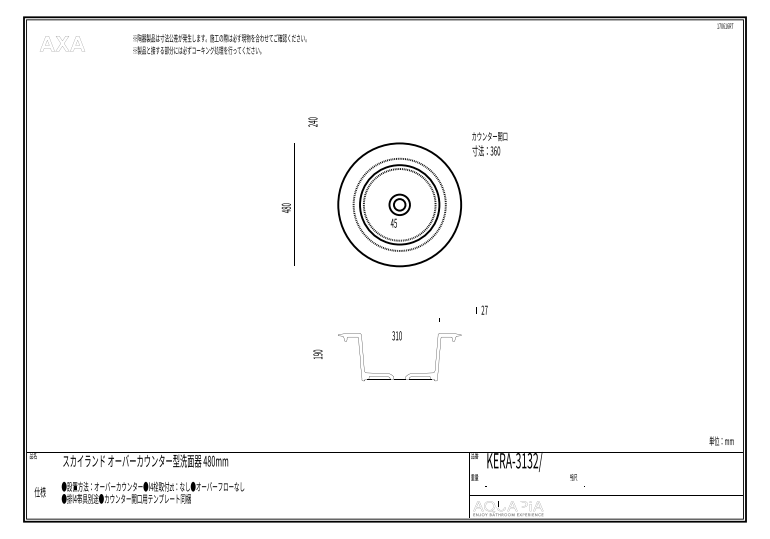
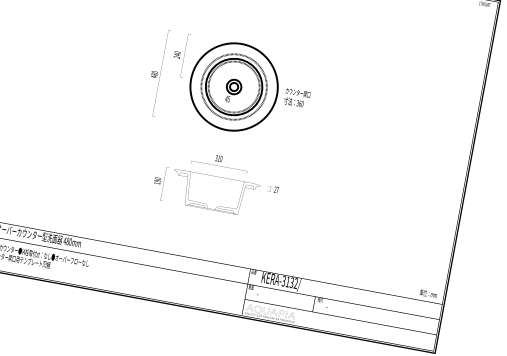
text: (312, 121) -> (177, 54), moved
text: (489, 144) -> (296, 98), moved
text: (481, 309) -> (274, 188), moved
text: (396, 335) -> (218, 158), moved

